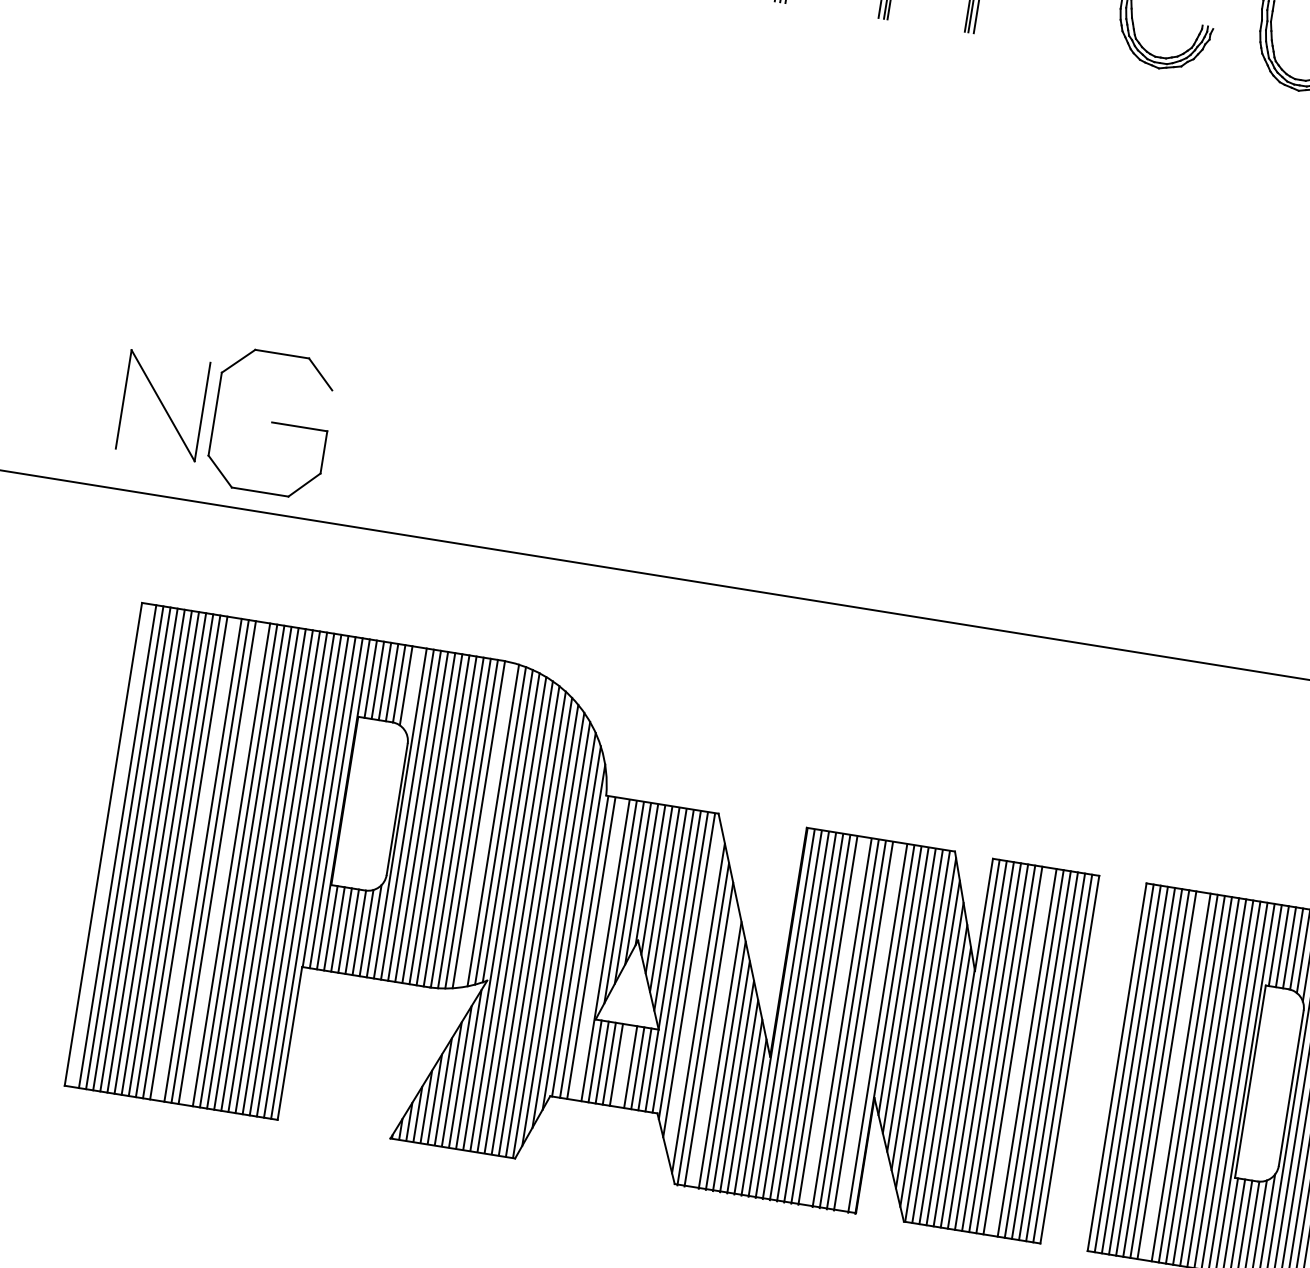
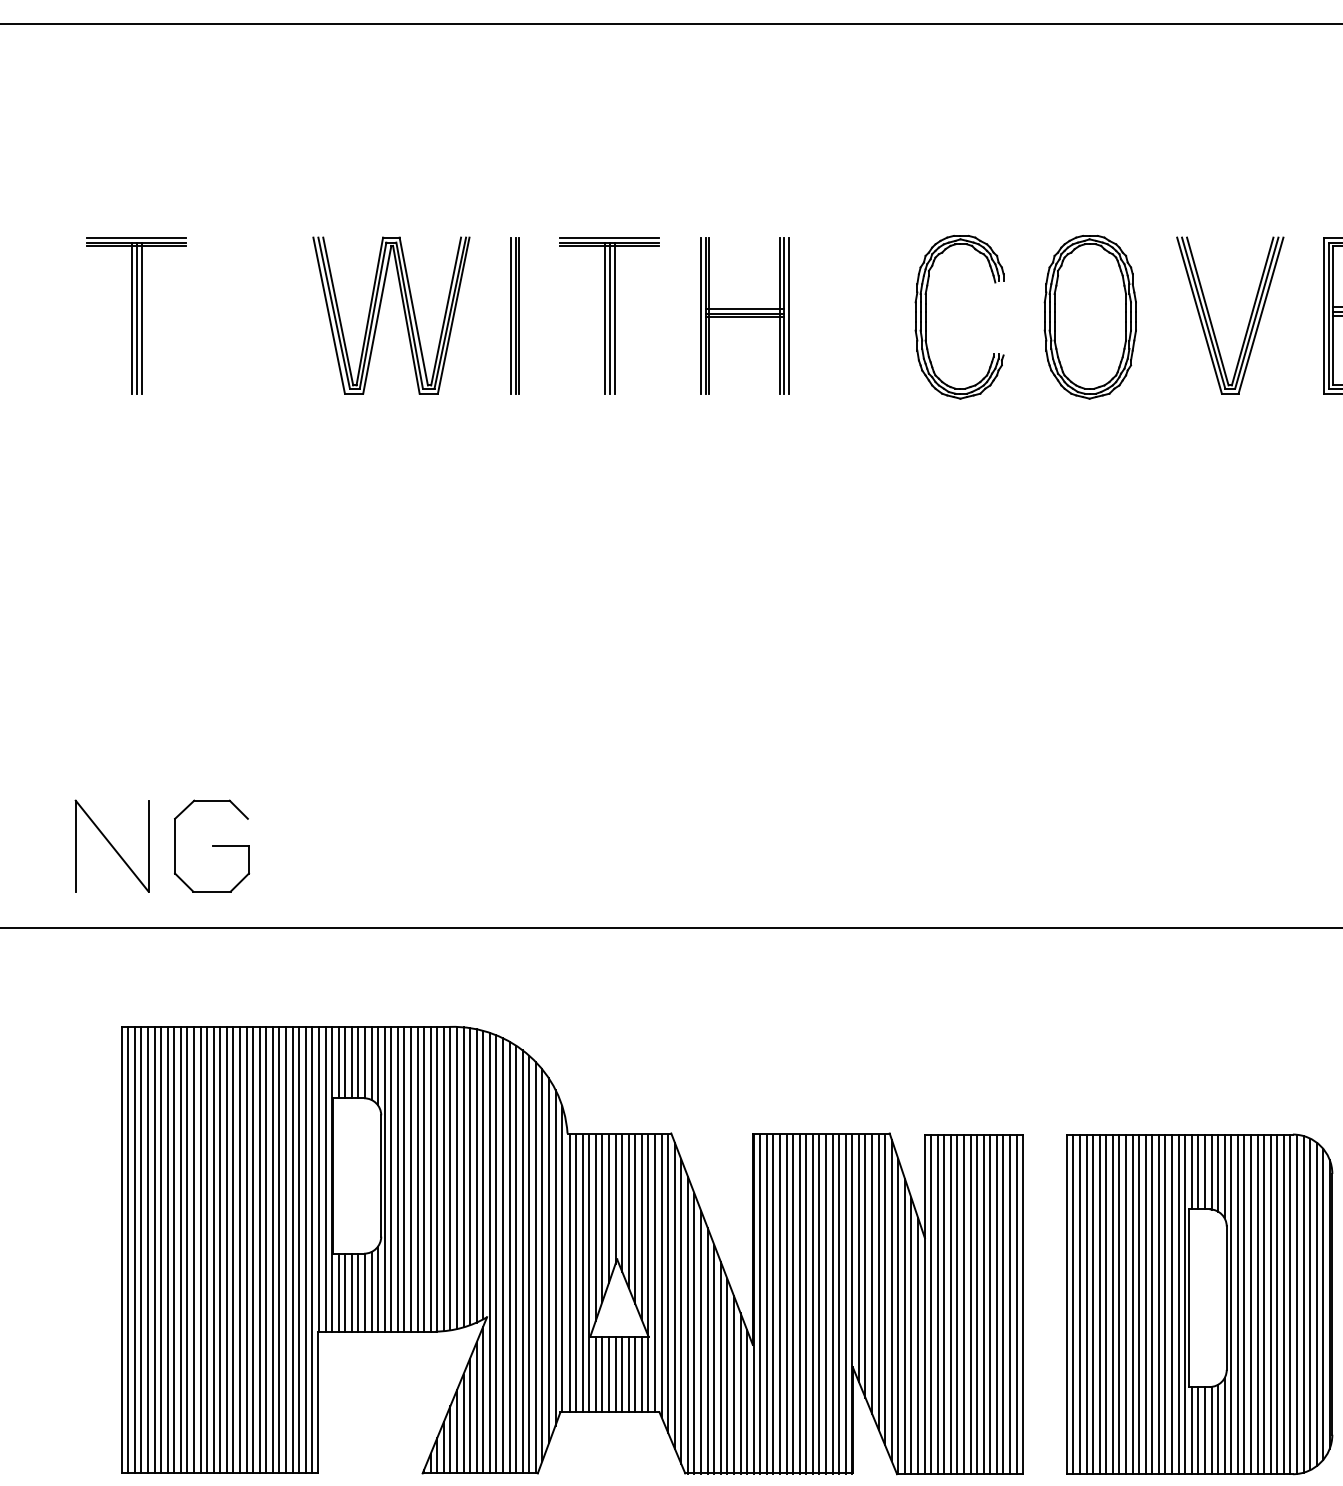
part: (270, 422) -> (211, 845), size x0.71
line: (413, 689) -> (378, 1065), added
line: (485, 825) -> (463, 1177), added
line: (110, 845) -> (128, 1249), added
line: (196, 858) -> (207, 1249), added
line: (224, 863) -> (233, 1249), added
line: (598, 949) -> (582, 1273), added
line: (693, 989) -> (674, 1295), added
line: (835, 1022) -> (806, 1304), added
line: (870, 1027) -> (839, 1304), added
line: (715, 1045) -> (701, 1342), added
line: (1020, 1051) -> (977, 1304), added
line: (623, 1066) -> (622, 1374), added
line: (1174, 1076) -> (1119, 1304), added

